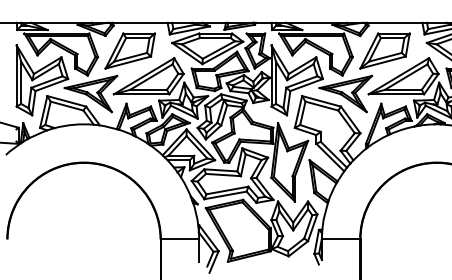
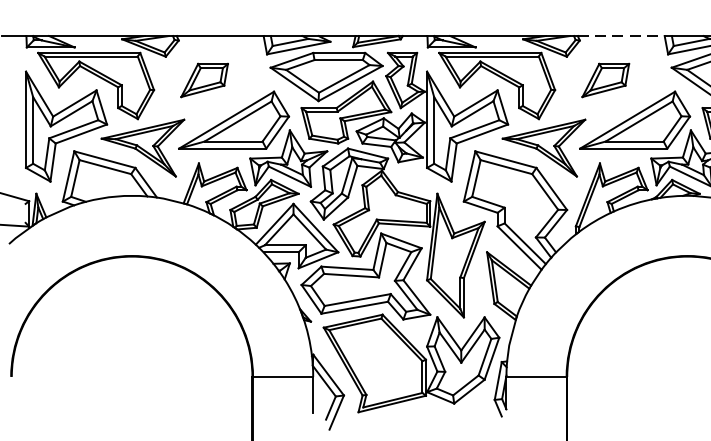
line: (394, 22) -> (620, 35), solid -> dashed
part: (129, 50) -> (203, 79), size x0.6
part: (384, 50) -> (604, 79), size x0.6

